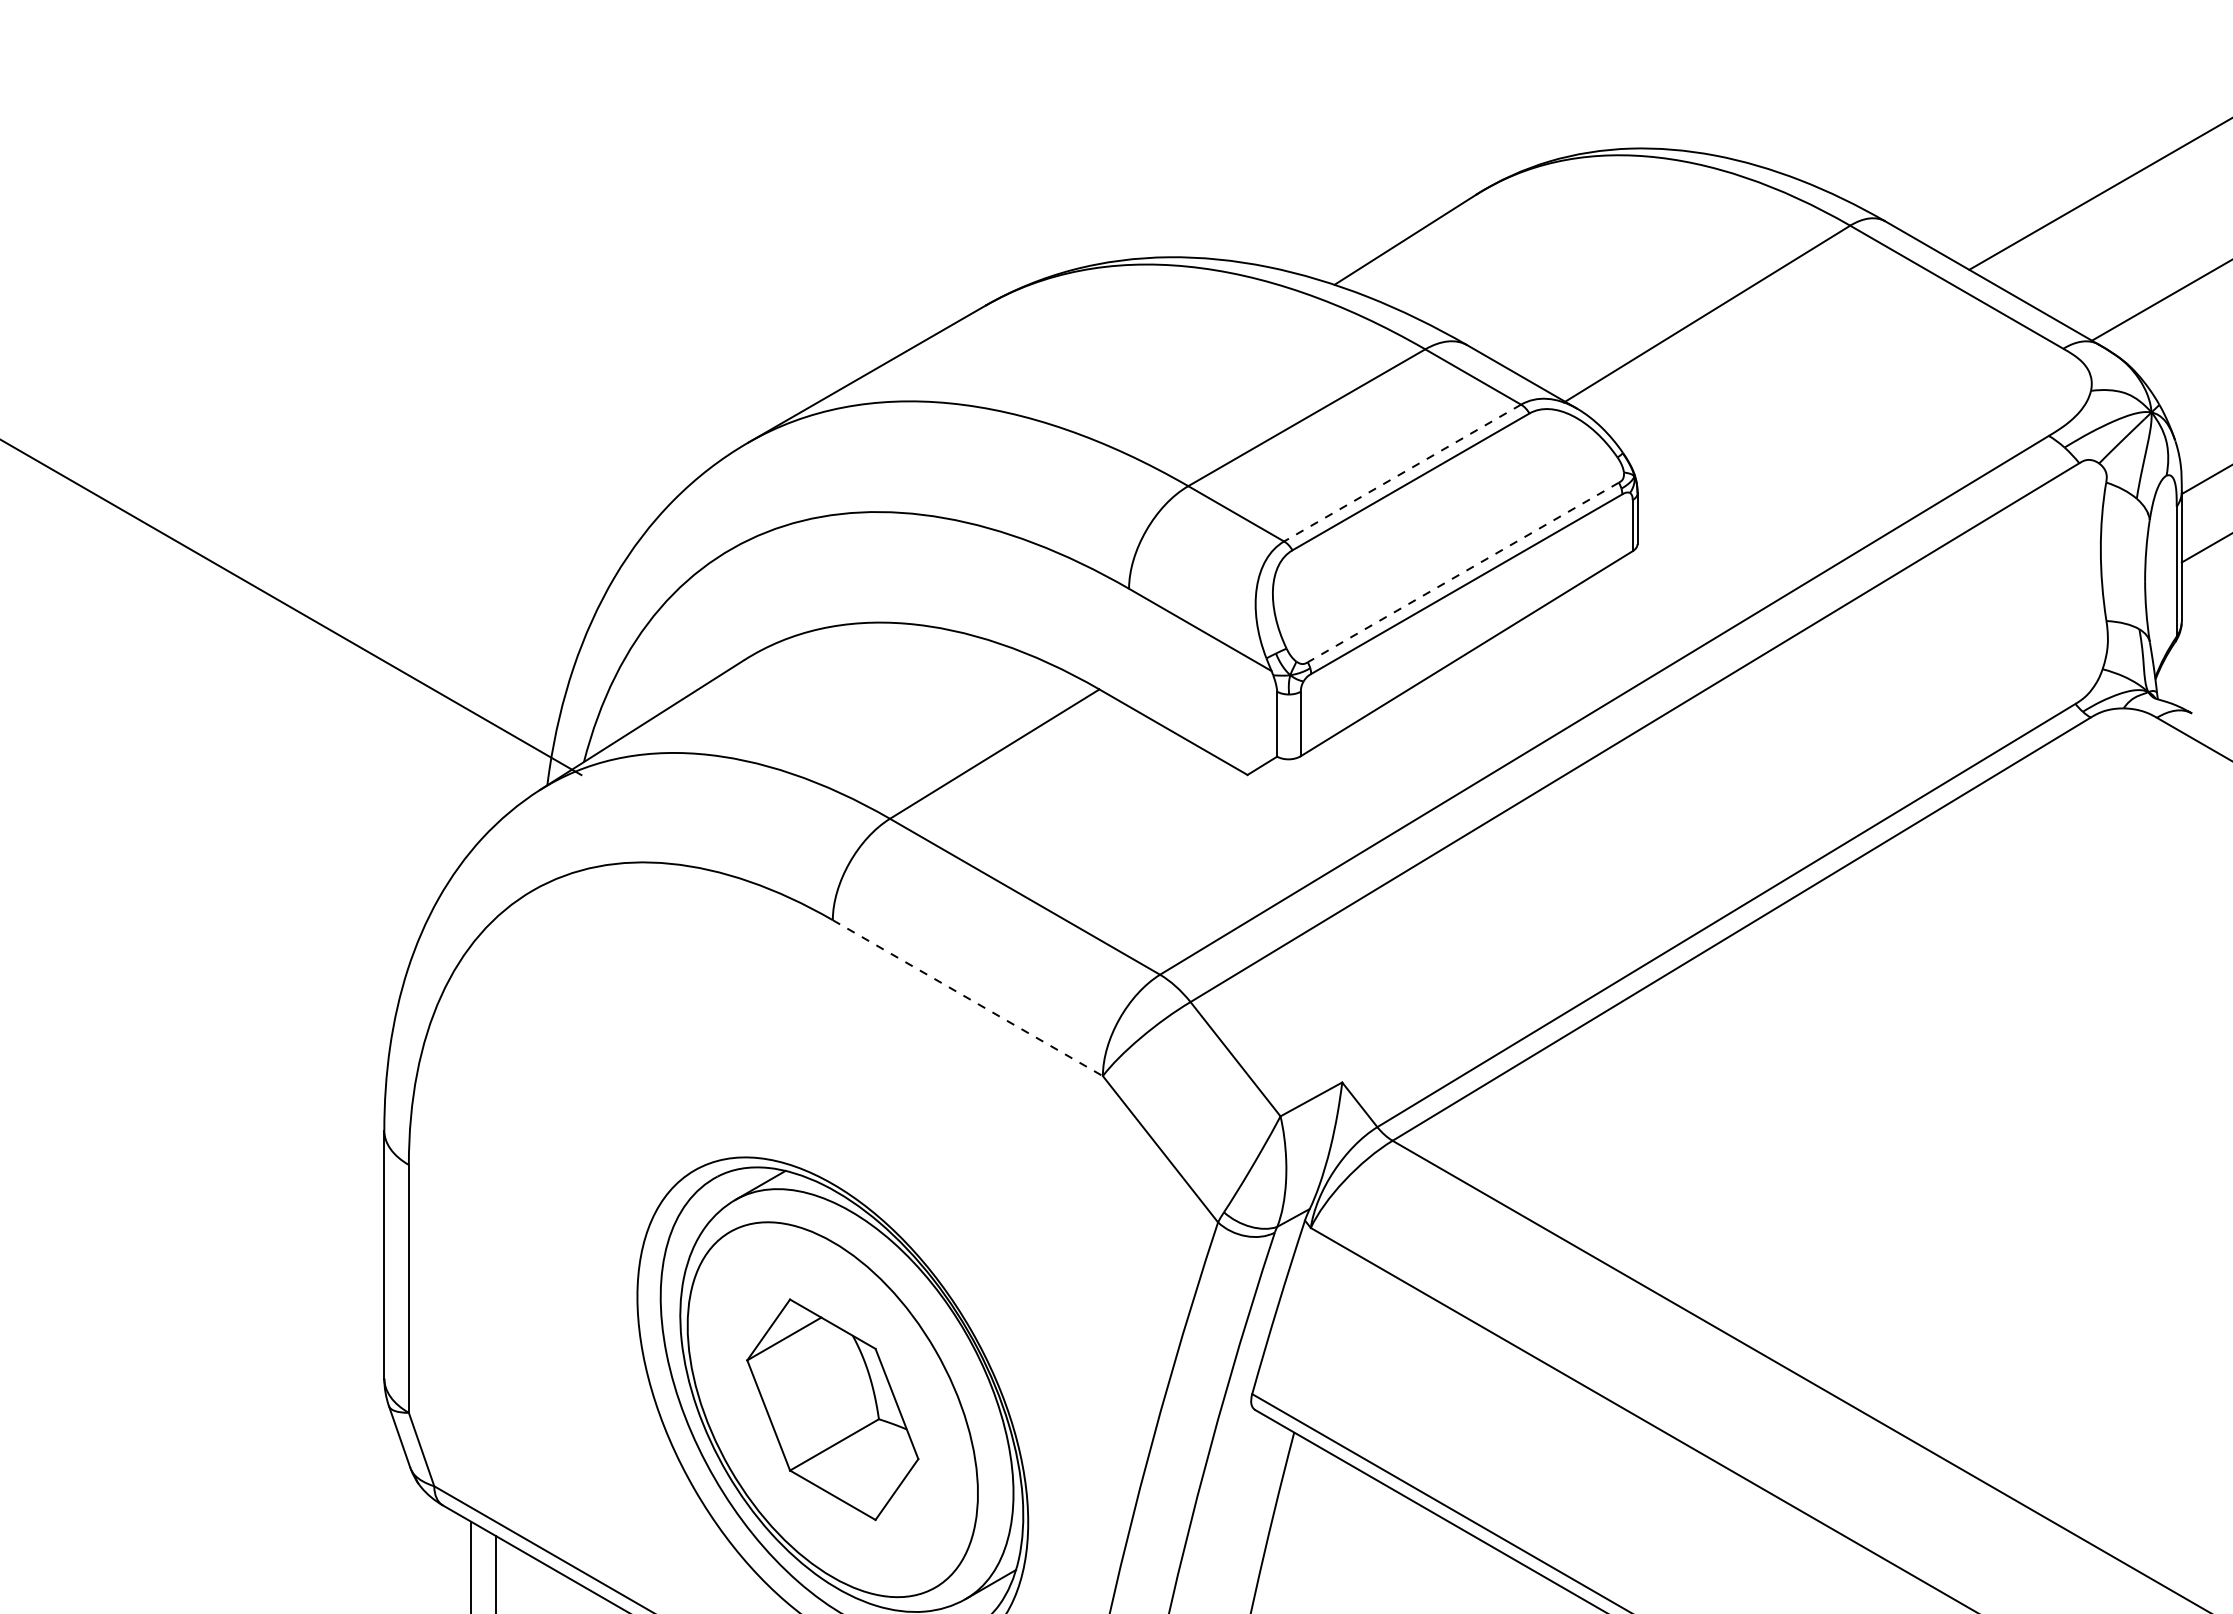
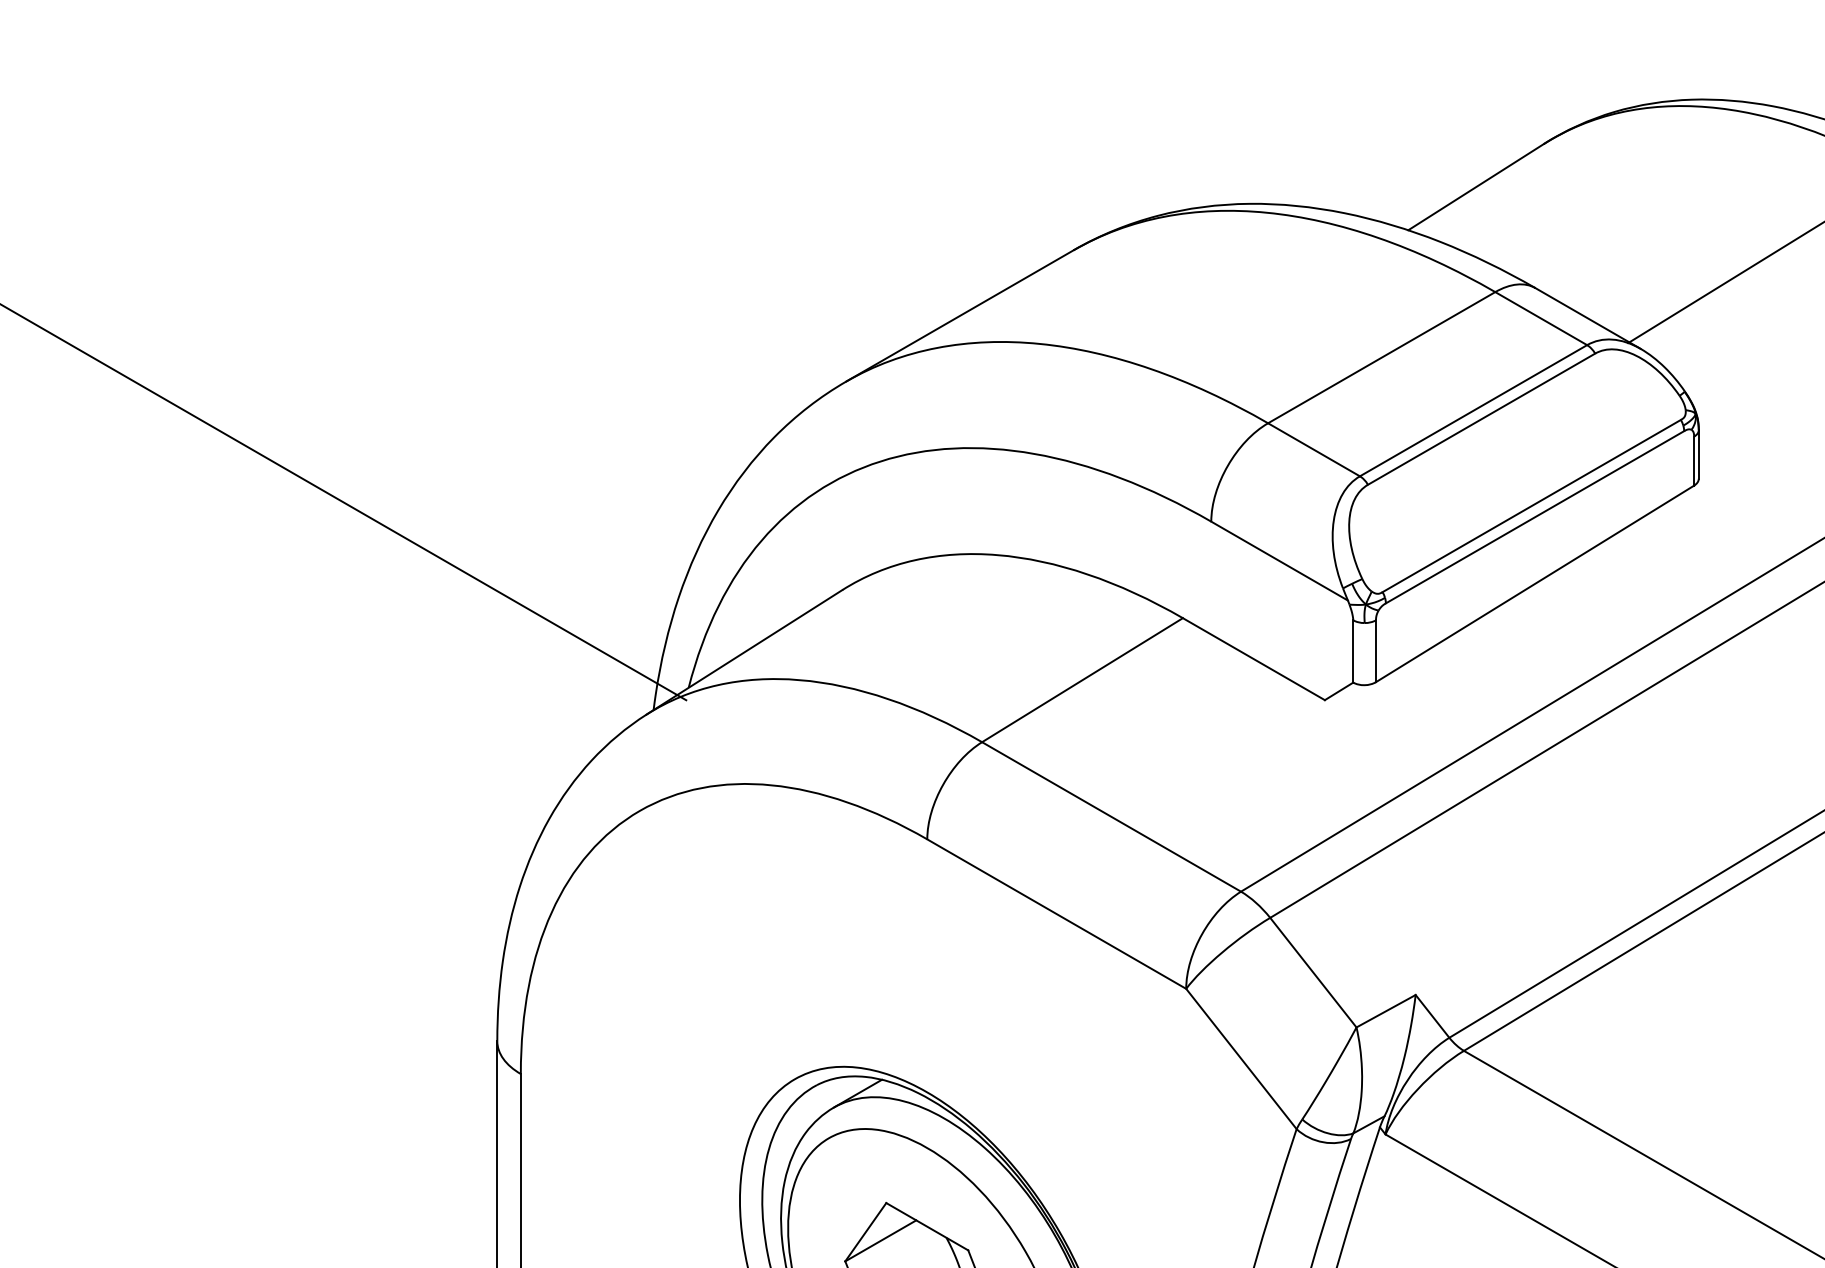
line: (1402, 473) -> (1473, 411), dashed -> solid
line: (1463, 572) -> (1531, 506), dashed -> solid
line: (967, 998) -> (1056, 914), dashed -> solid

